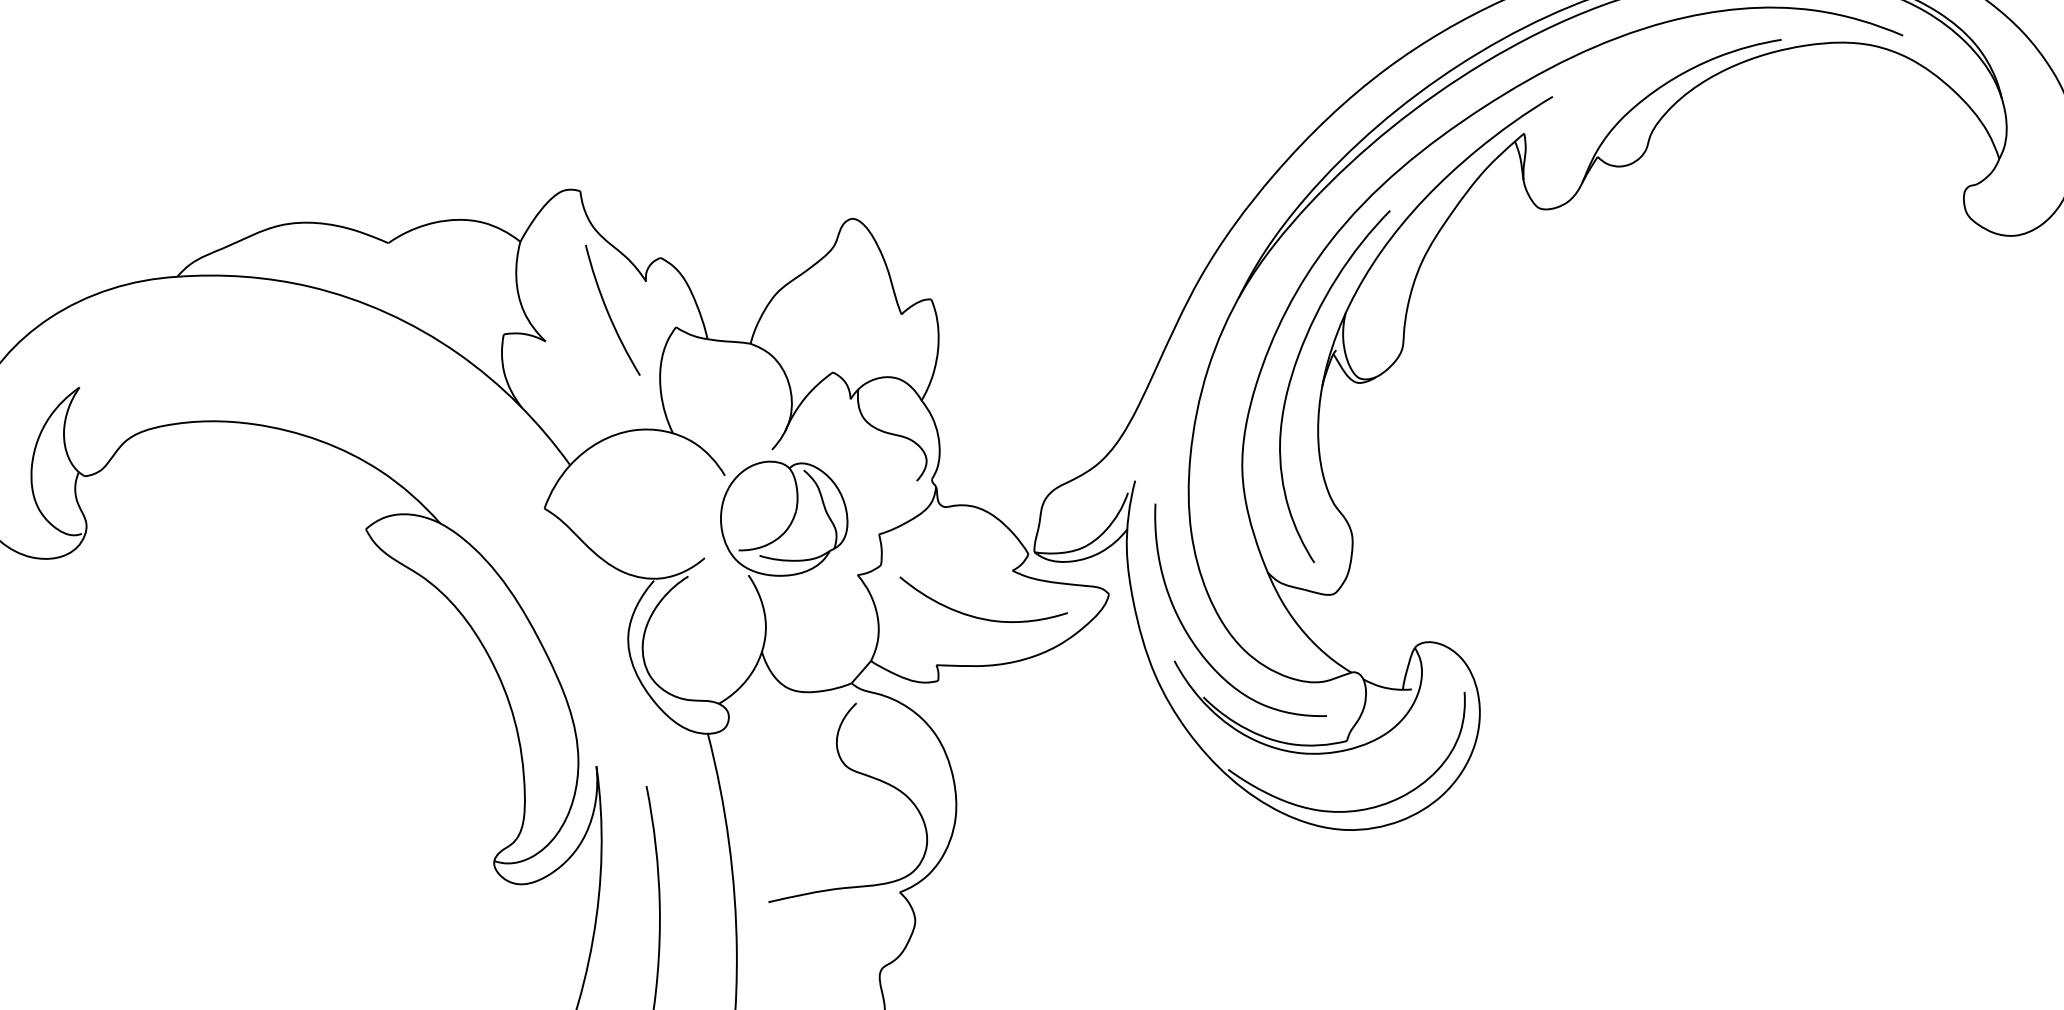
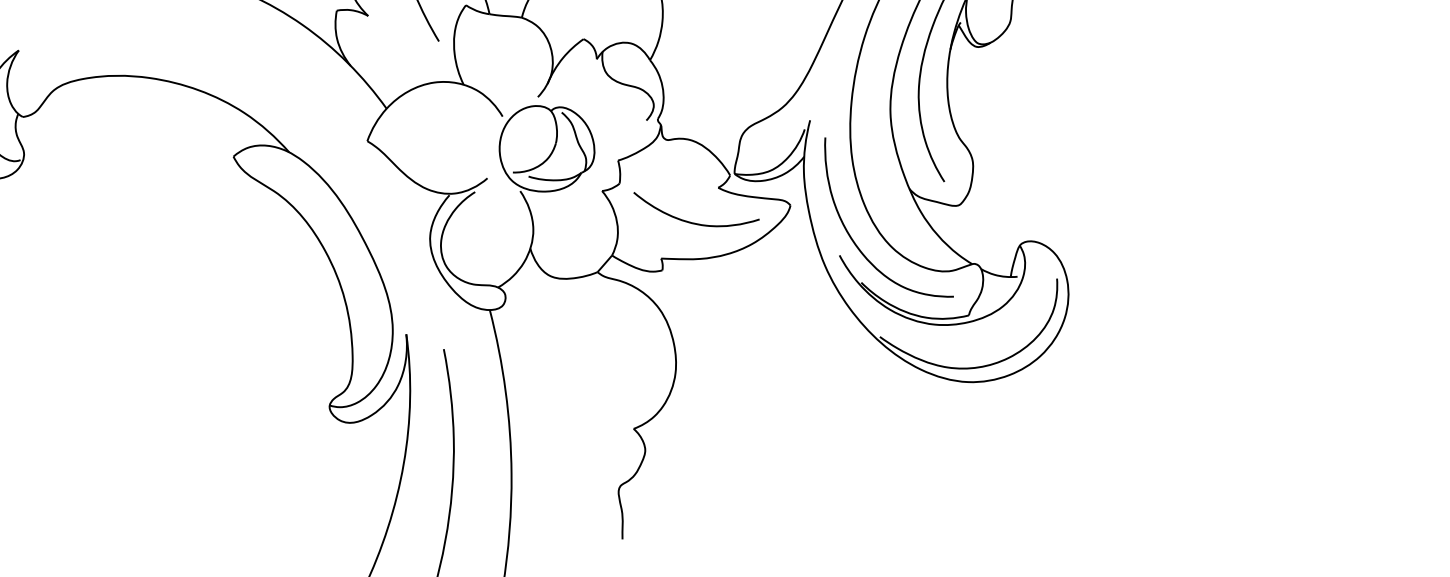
curve: (857, 773) -> (601, 339), removed

